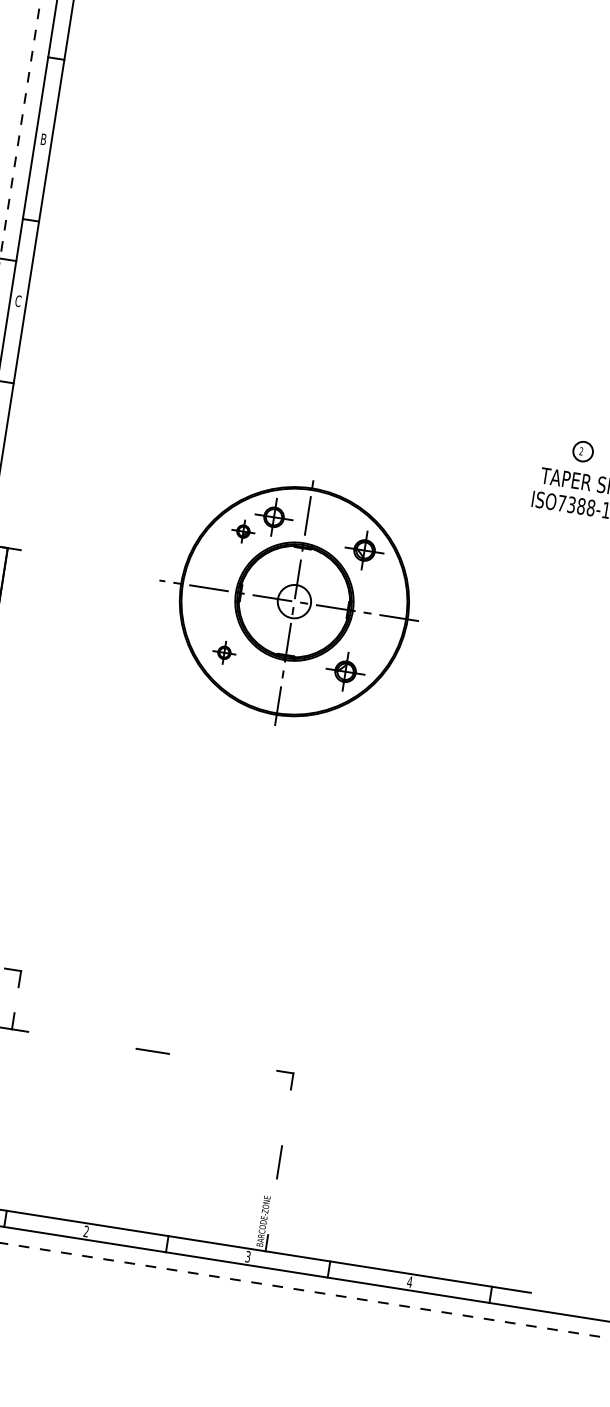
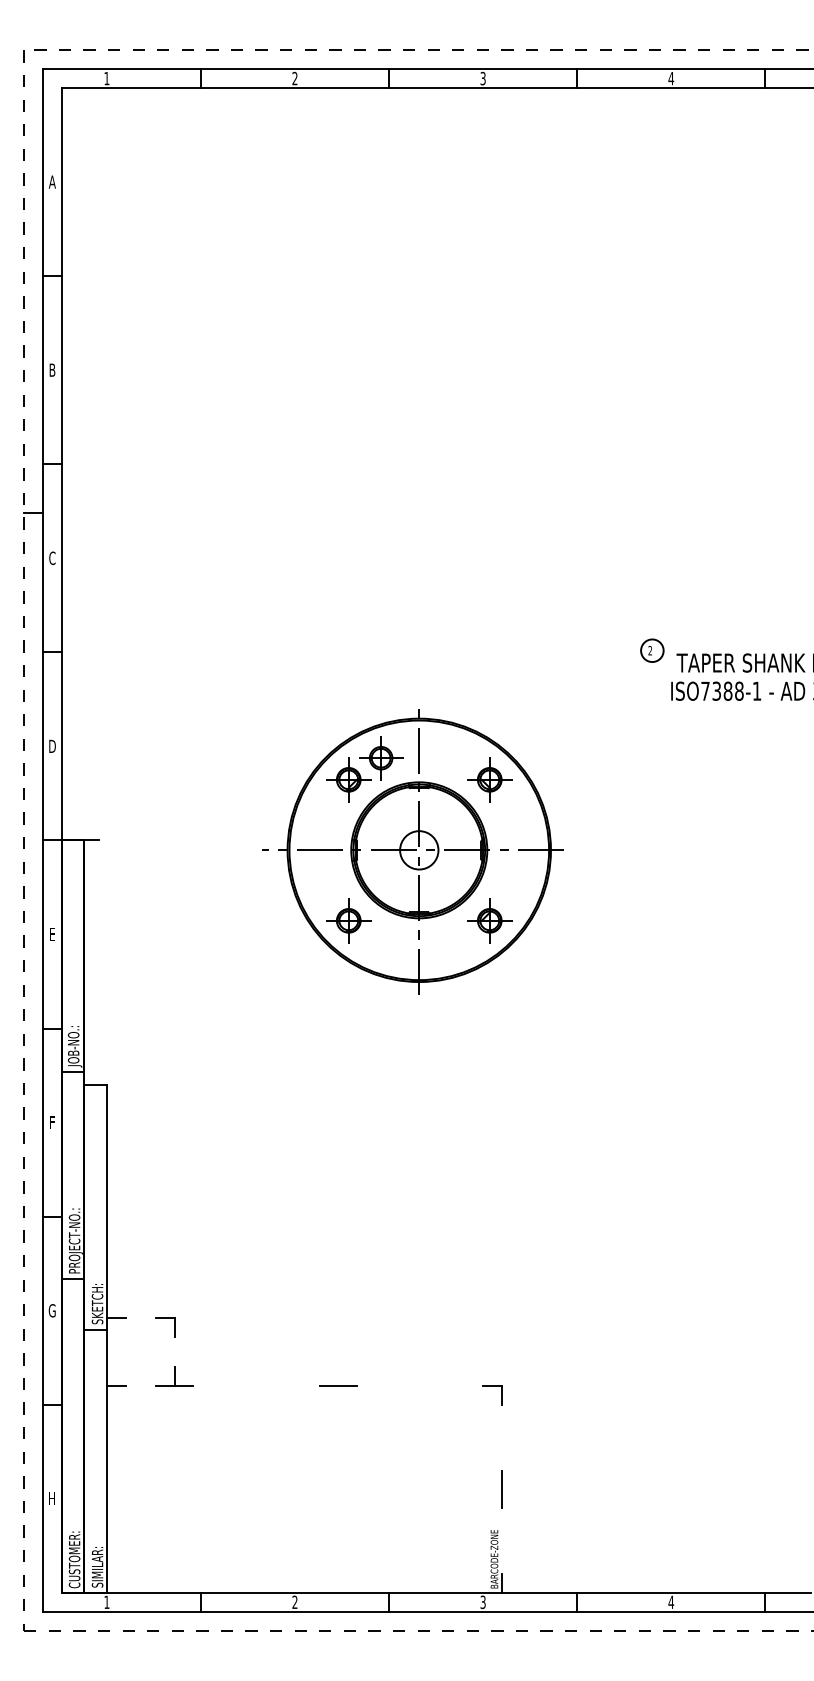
part: (583, 451) -> (652, 650), moved
part: (243, 531) -> (348, 779), size x1.67
part: (224, 652) -> (348, 920), size x1.67

